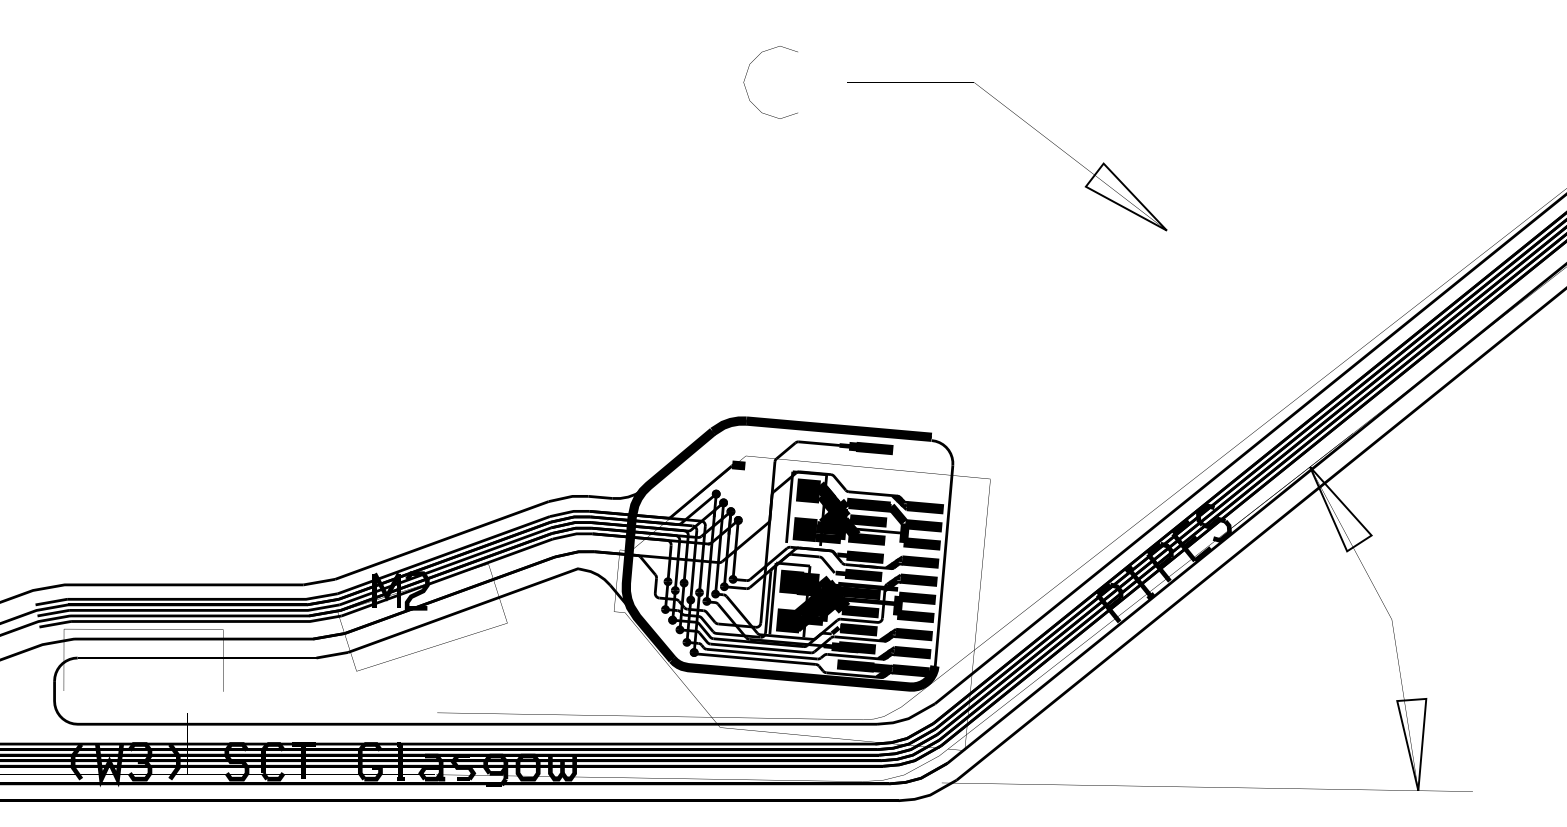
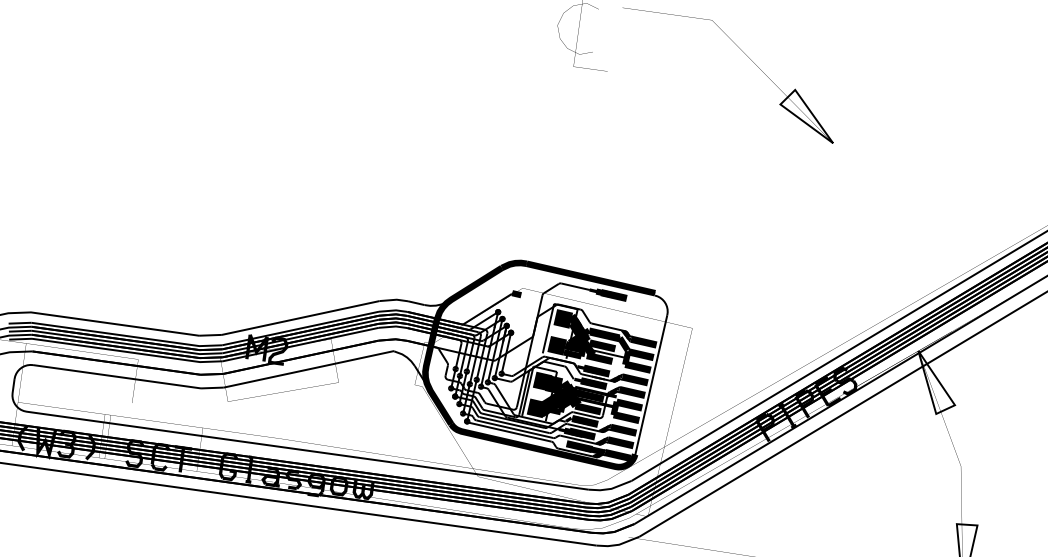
part: (1030, 126) -> (747, 56), moved

